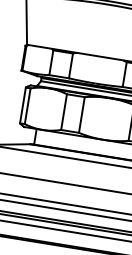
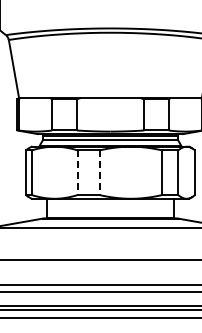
line: (63, 112) -> (77, 173), solid -> dashed
line: (81, 115) -> (99, 173), solid -> dashed

